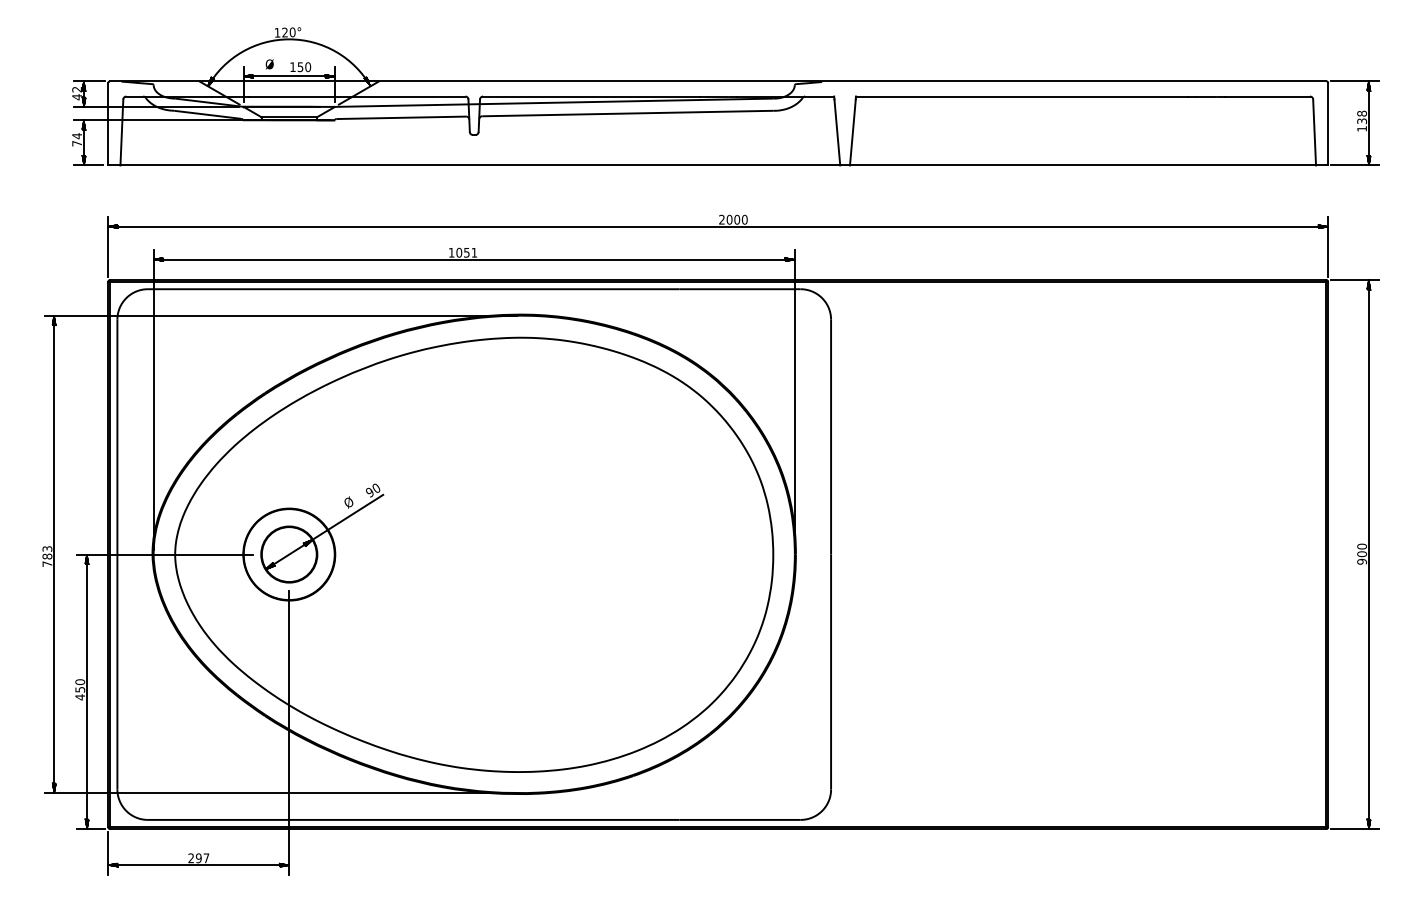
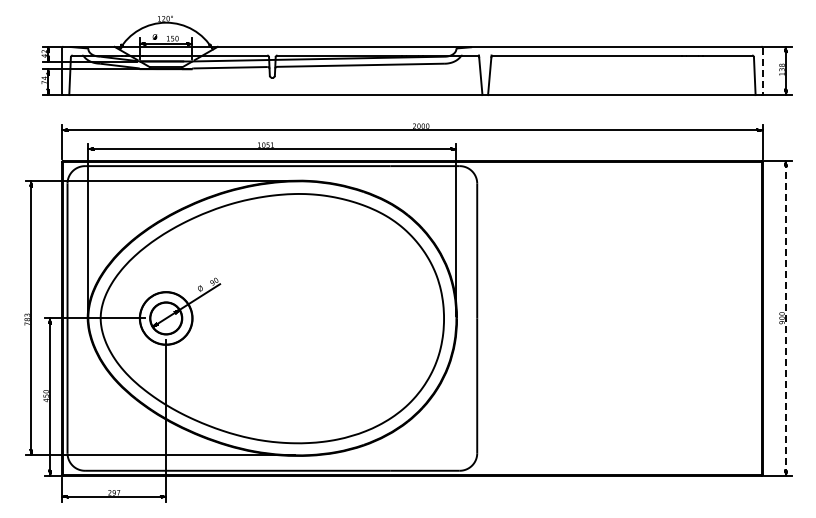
line: (1328, 124) -> (762, 71), solid -> dashed
line: (1368, 554) -> (785, 318), solid -> dashed

